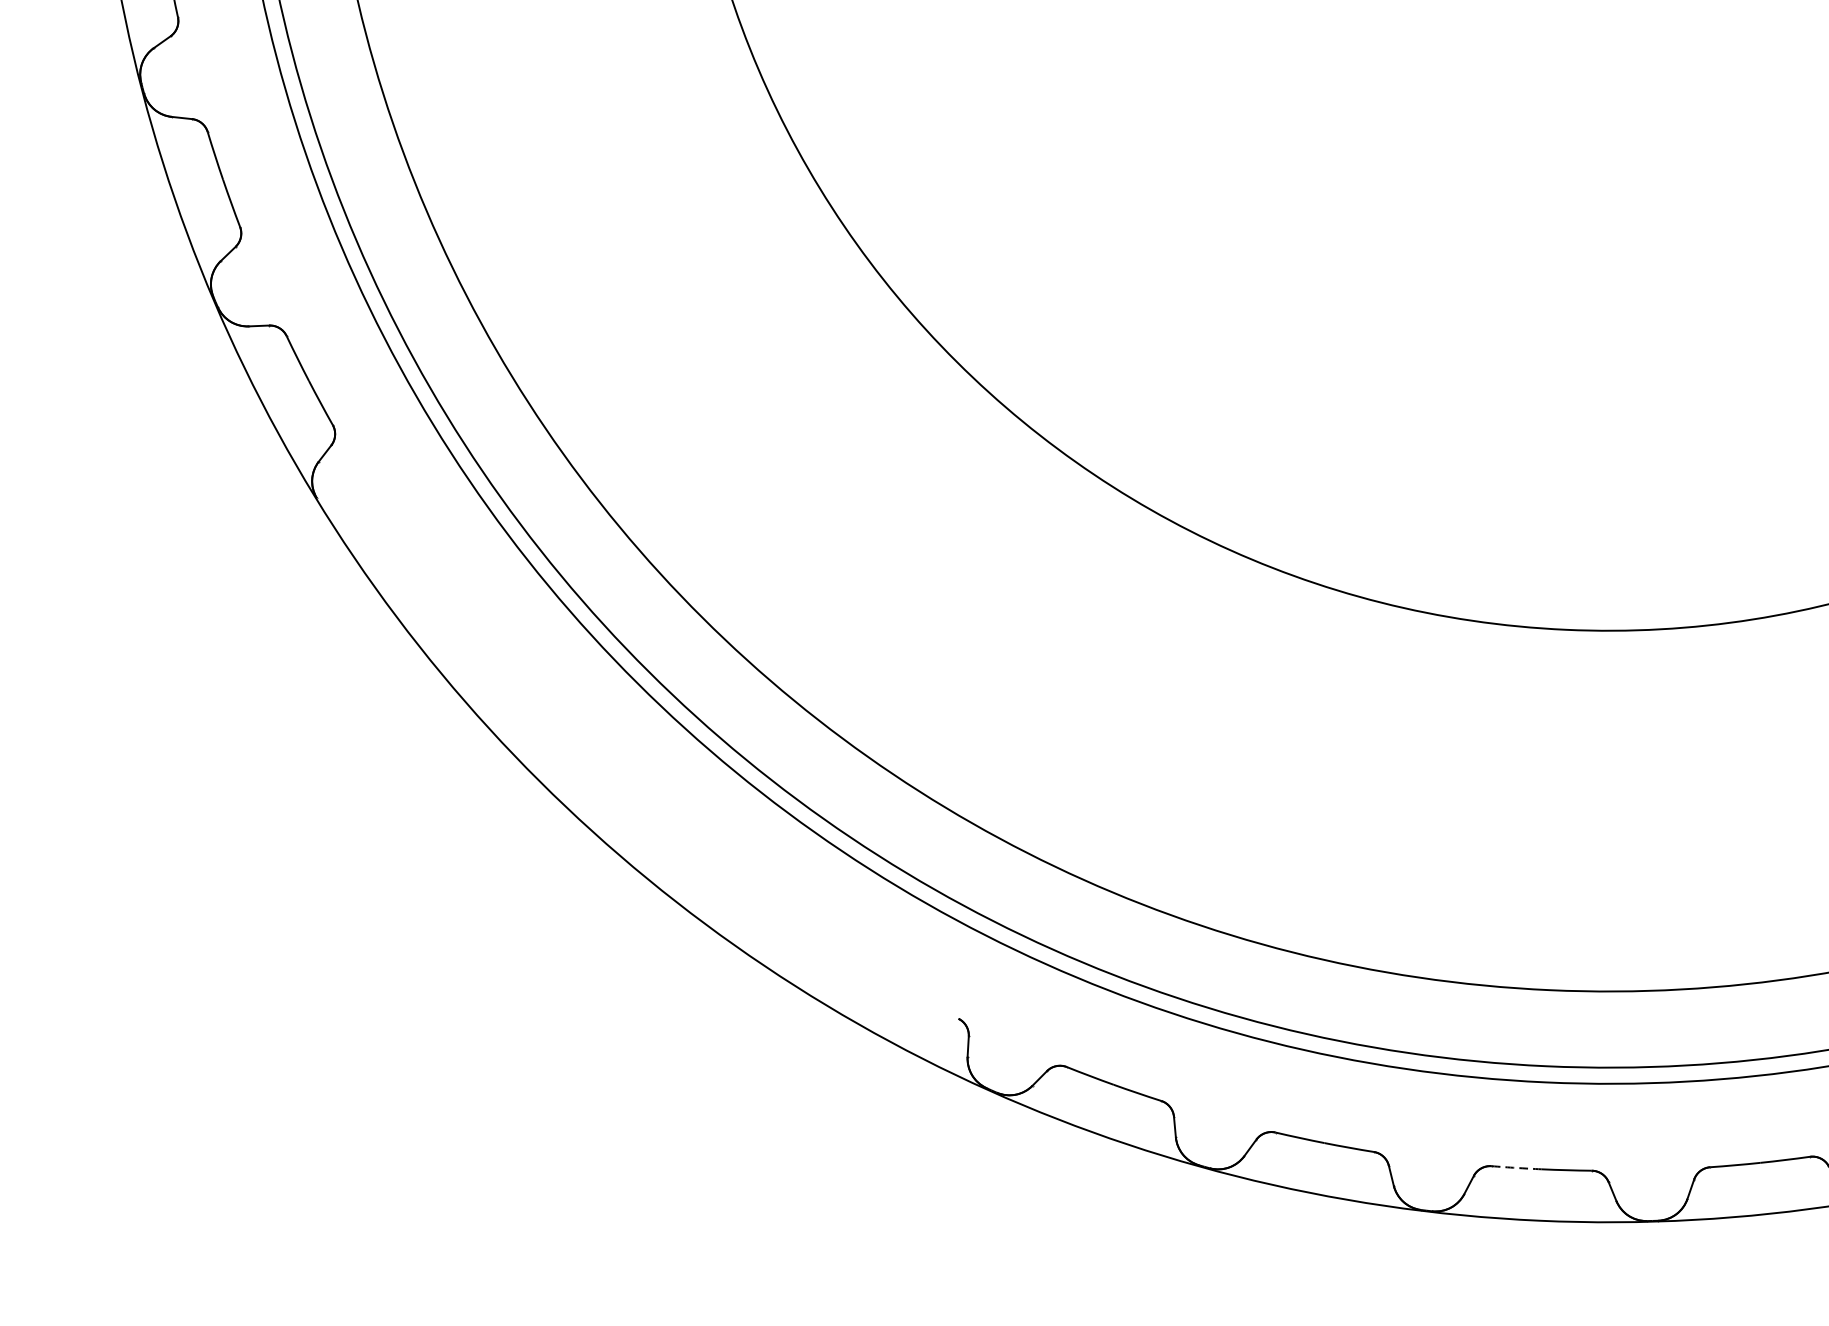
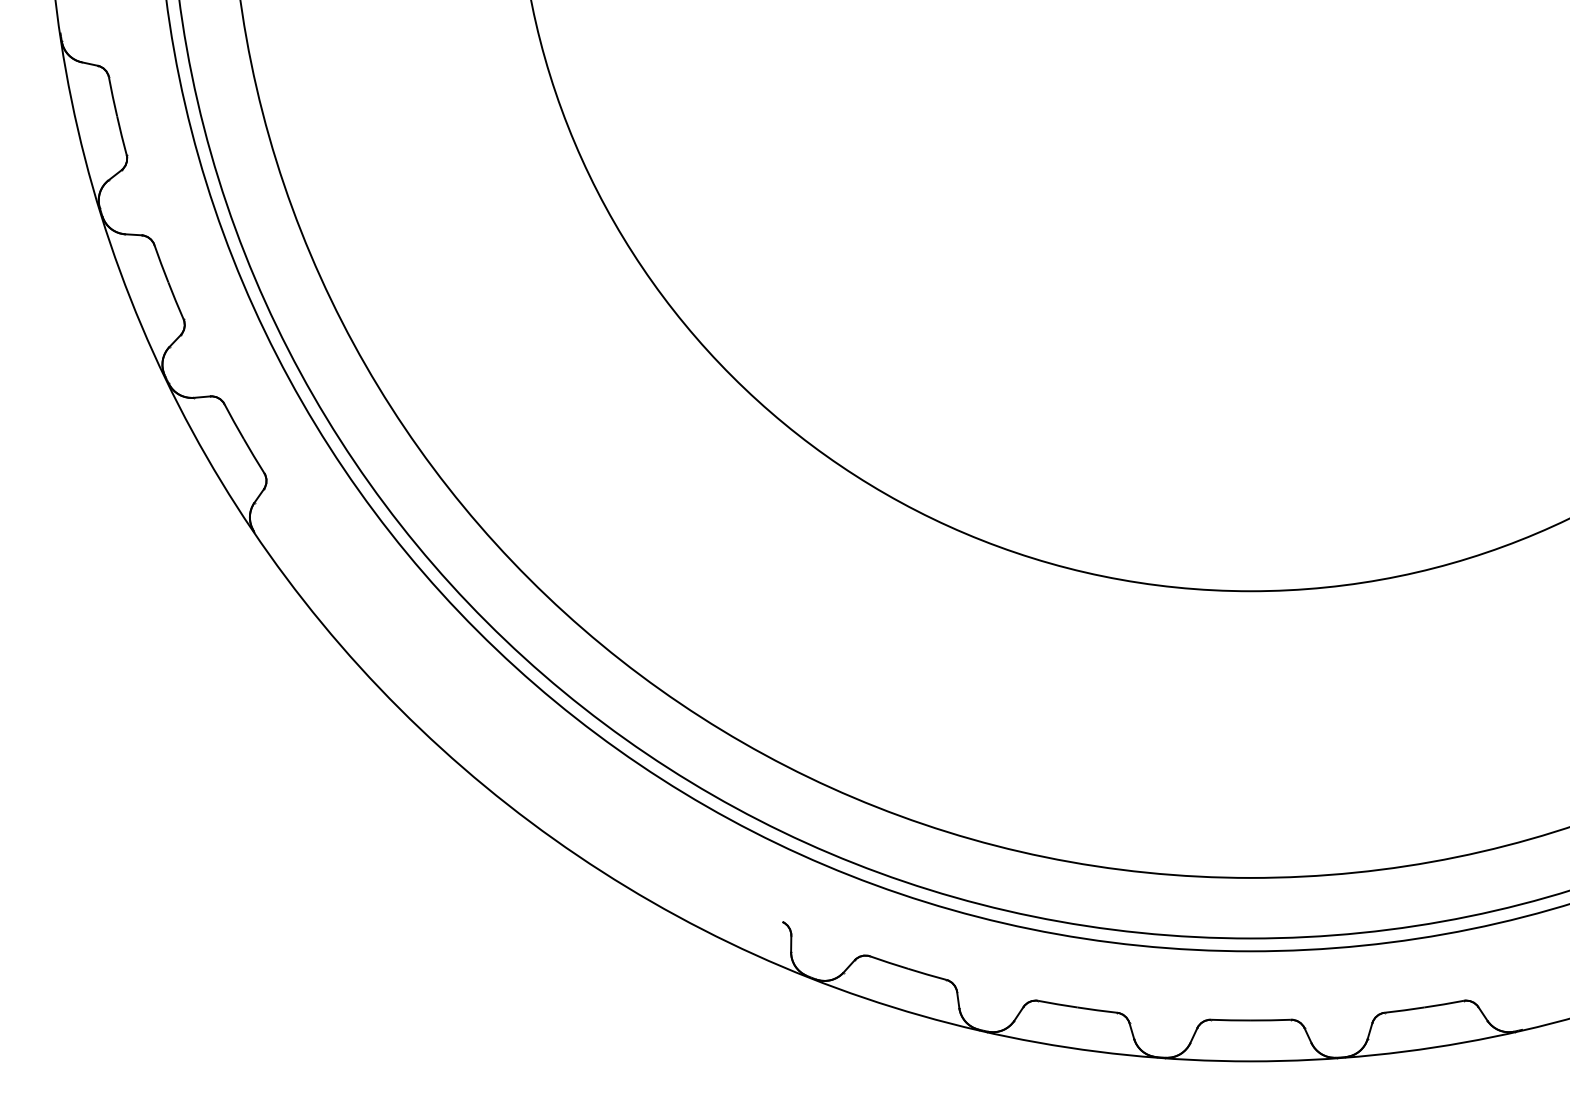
arc: (1517, 1168) -> (1231, 1020), dashed -> solid

